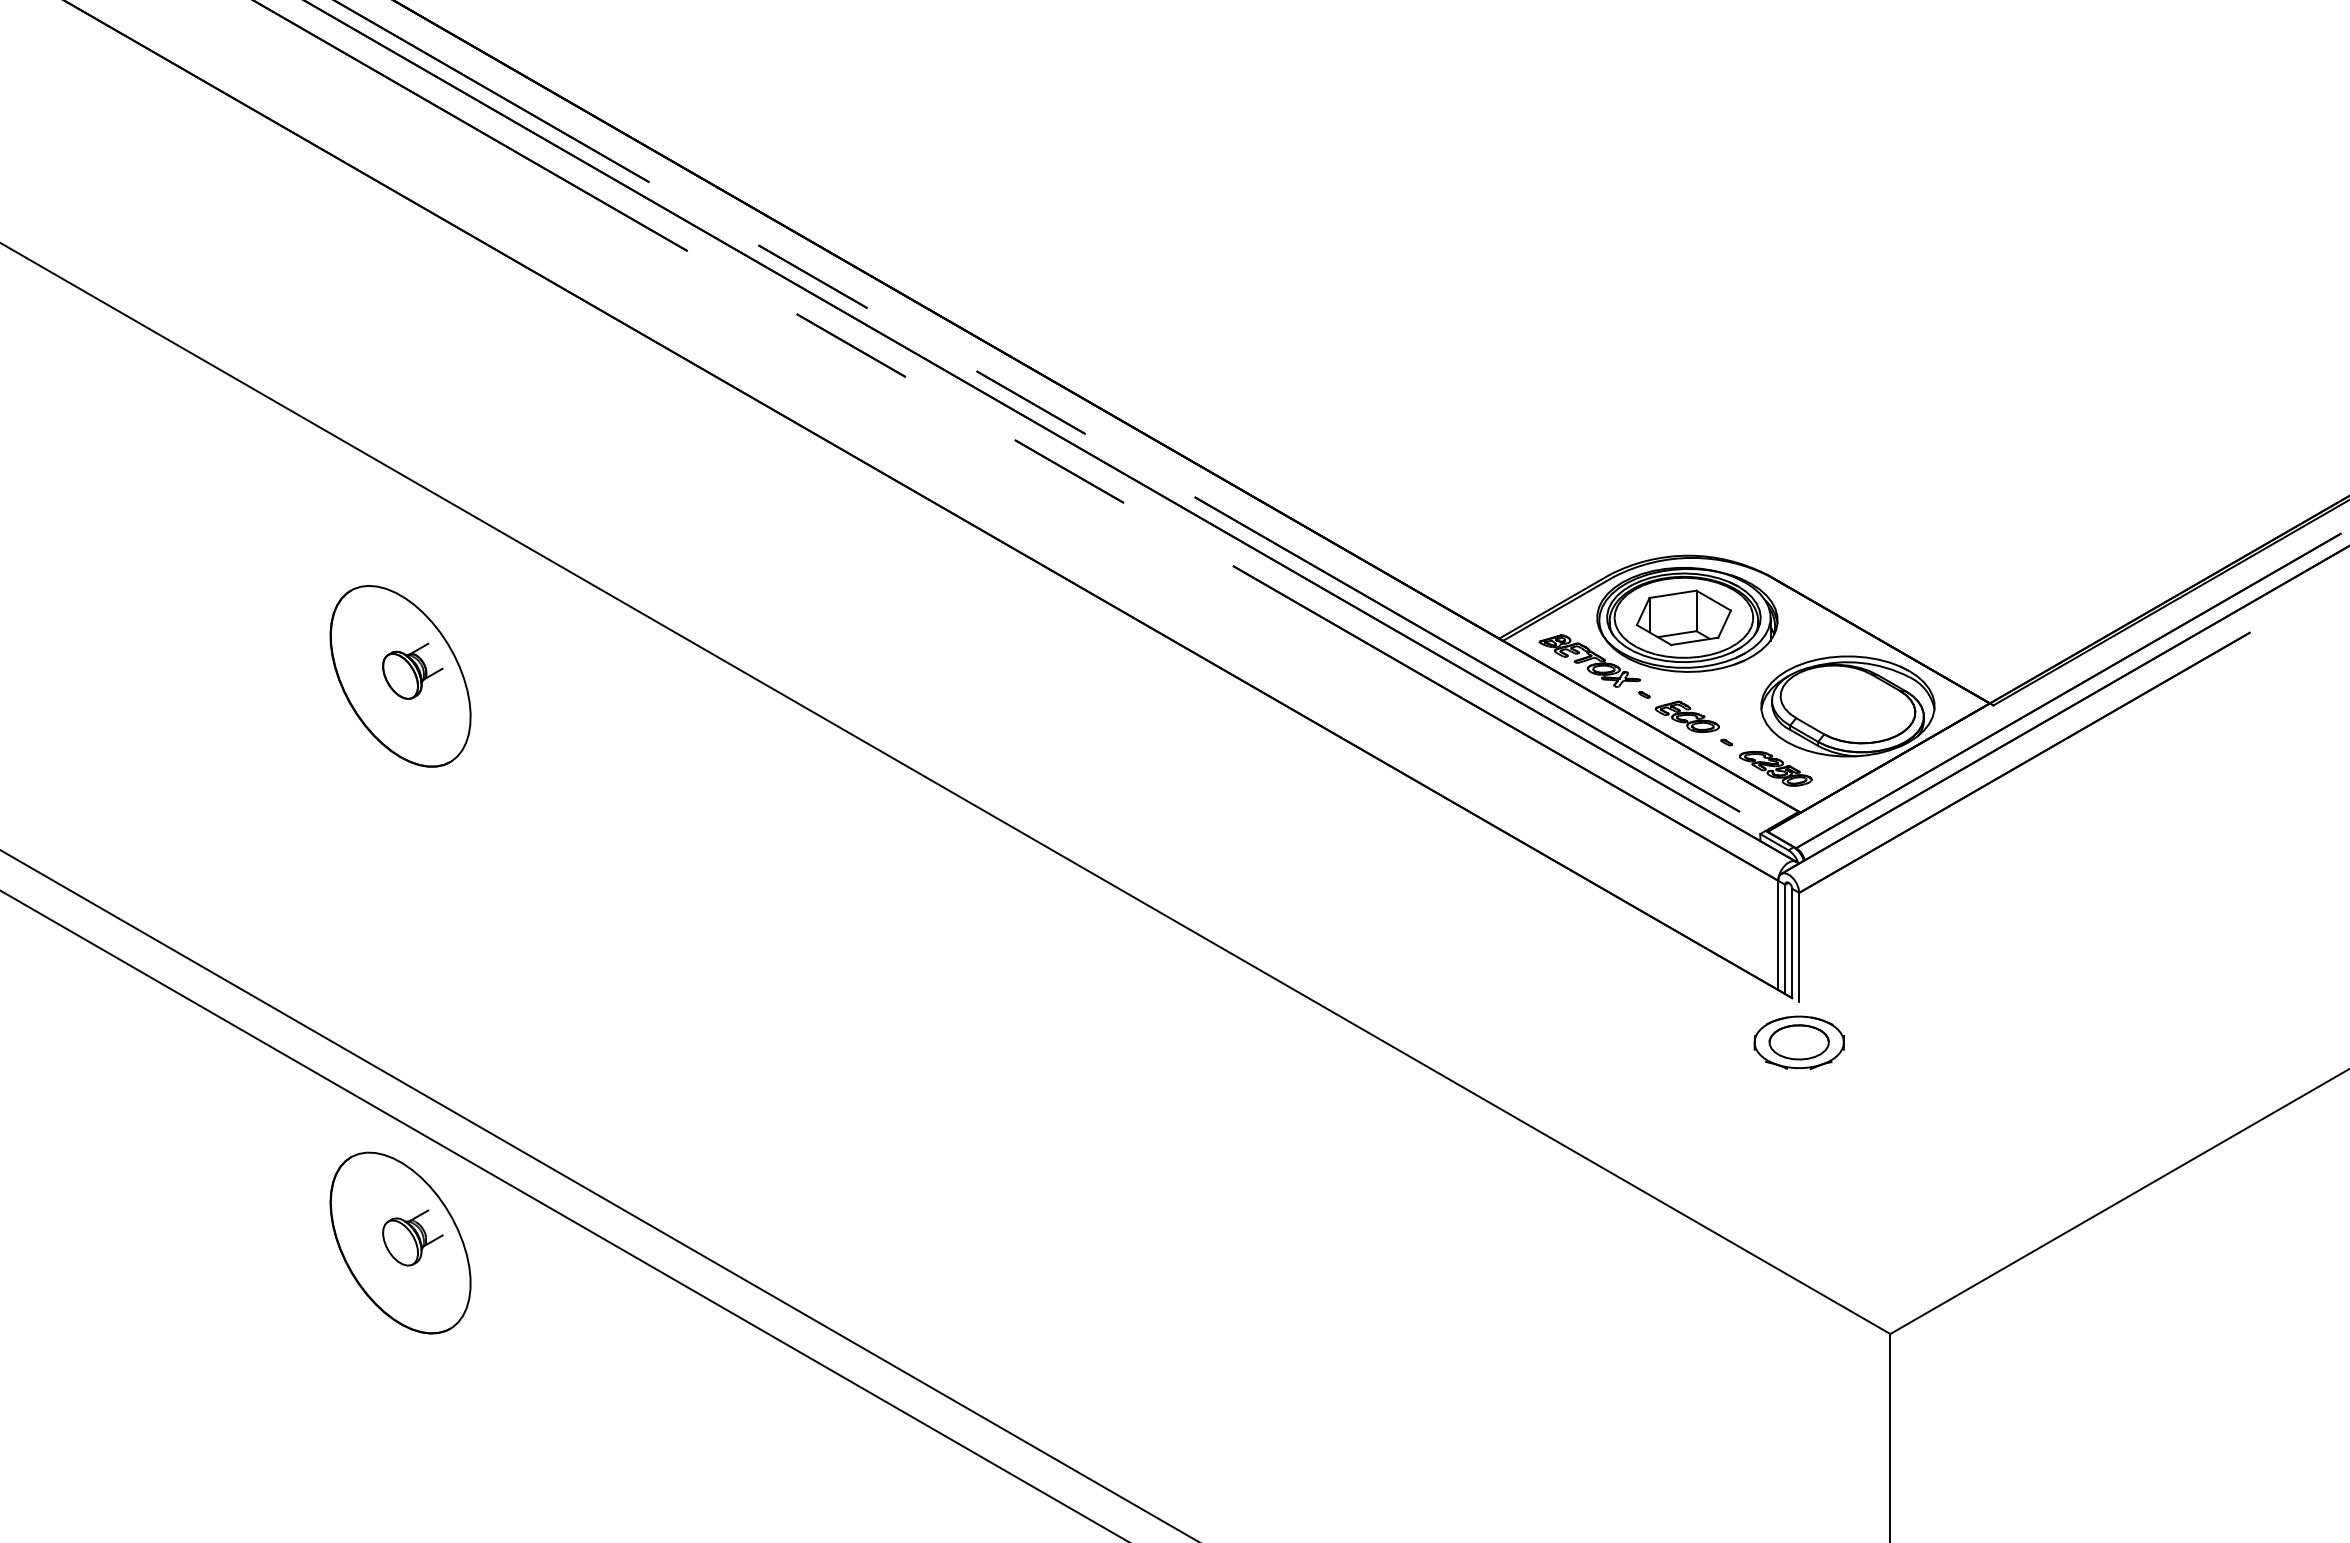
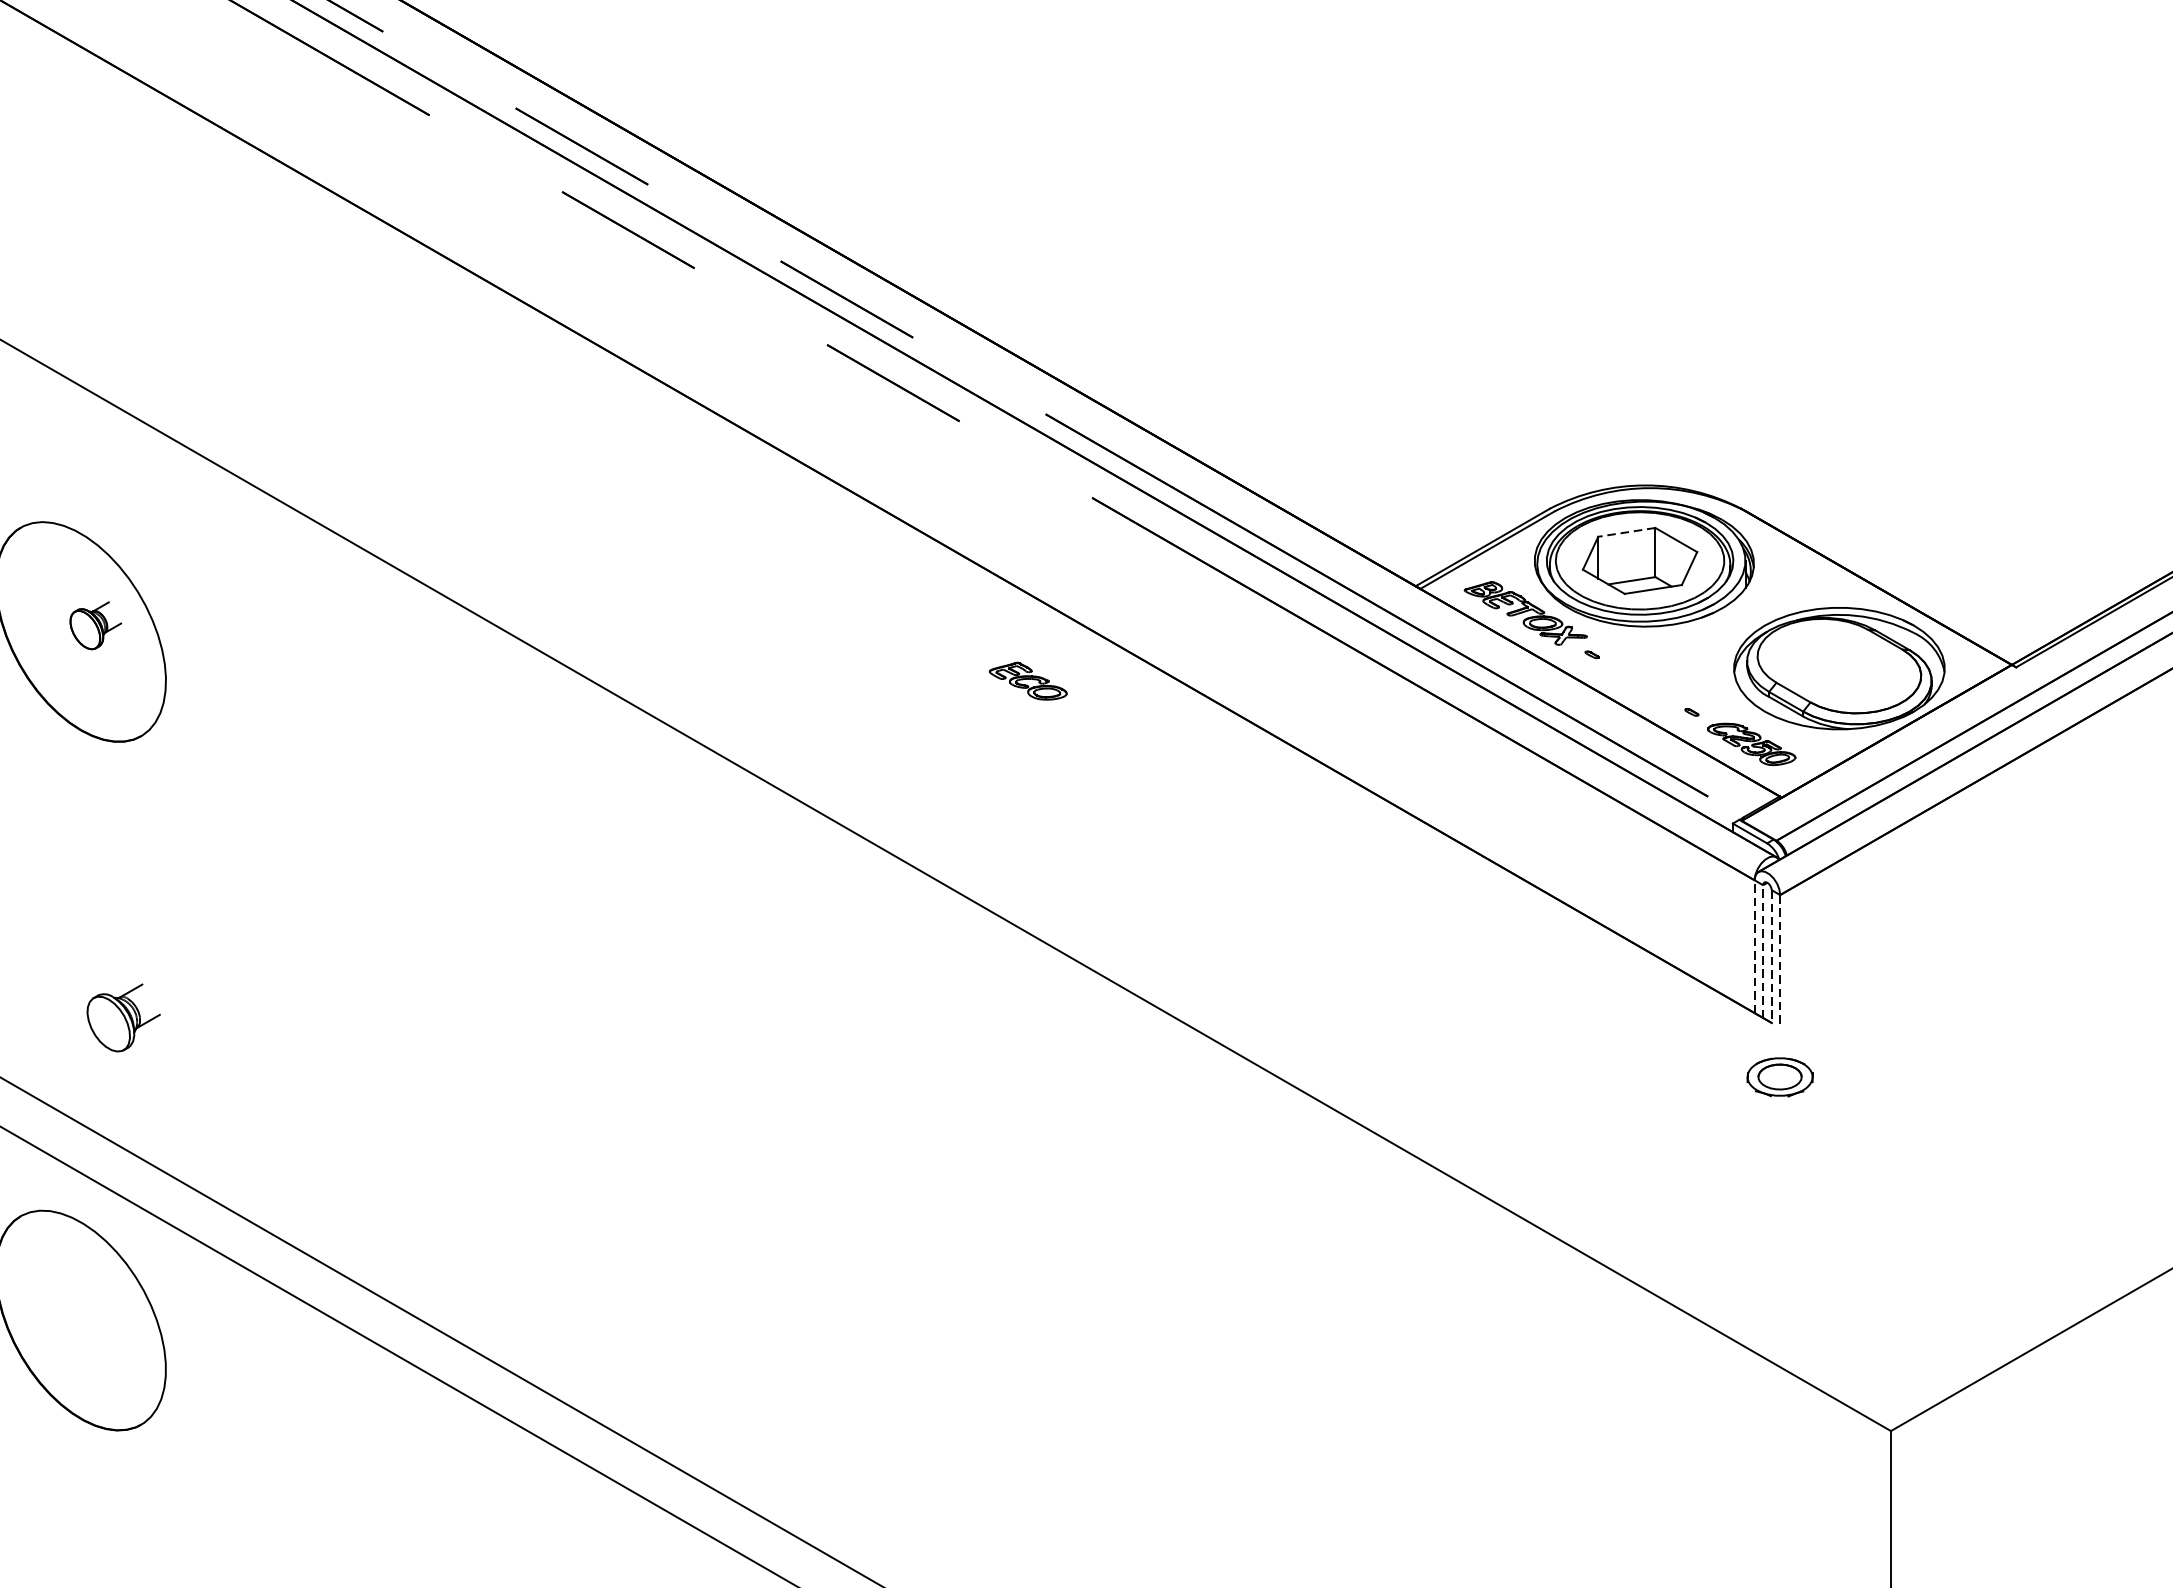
line: (1673, 594) -> (1627, 532), solid -> dashed
part: (412, 670) -> (95, 624), size x0.7
part: (1686, 716) -> (1027, 680), moved
line: (1778, 935) -> (1755, 946), solid -> dashed
line: (1785, 939) -> (1763, 951), solid -> dashed
line: (1792, 943) -> (1772, 956), solid -> dashed
line: (1799, 947) -> (1780, 961), solid -> dashed
part: (1798, 1042) -> (1779, 1076), size x0.6
part: (412, 1237) -> (123, 1017), moved

